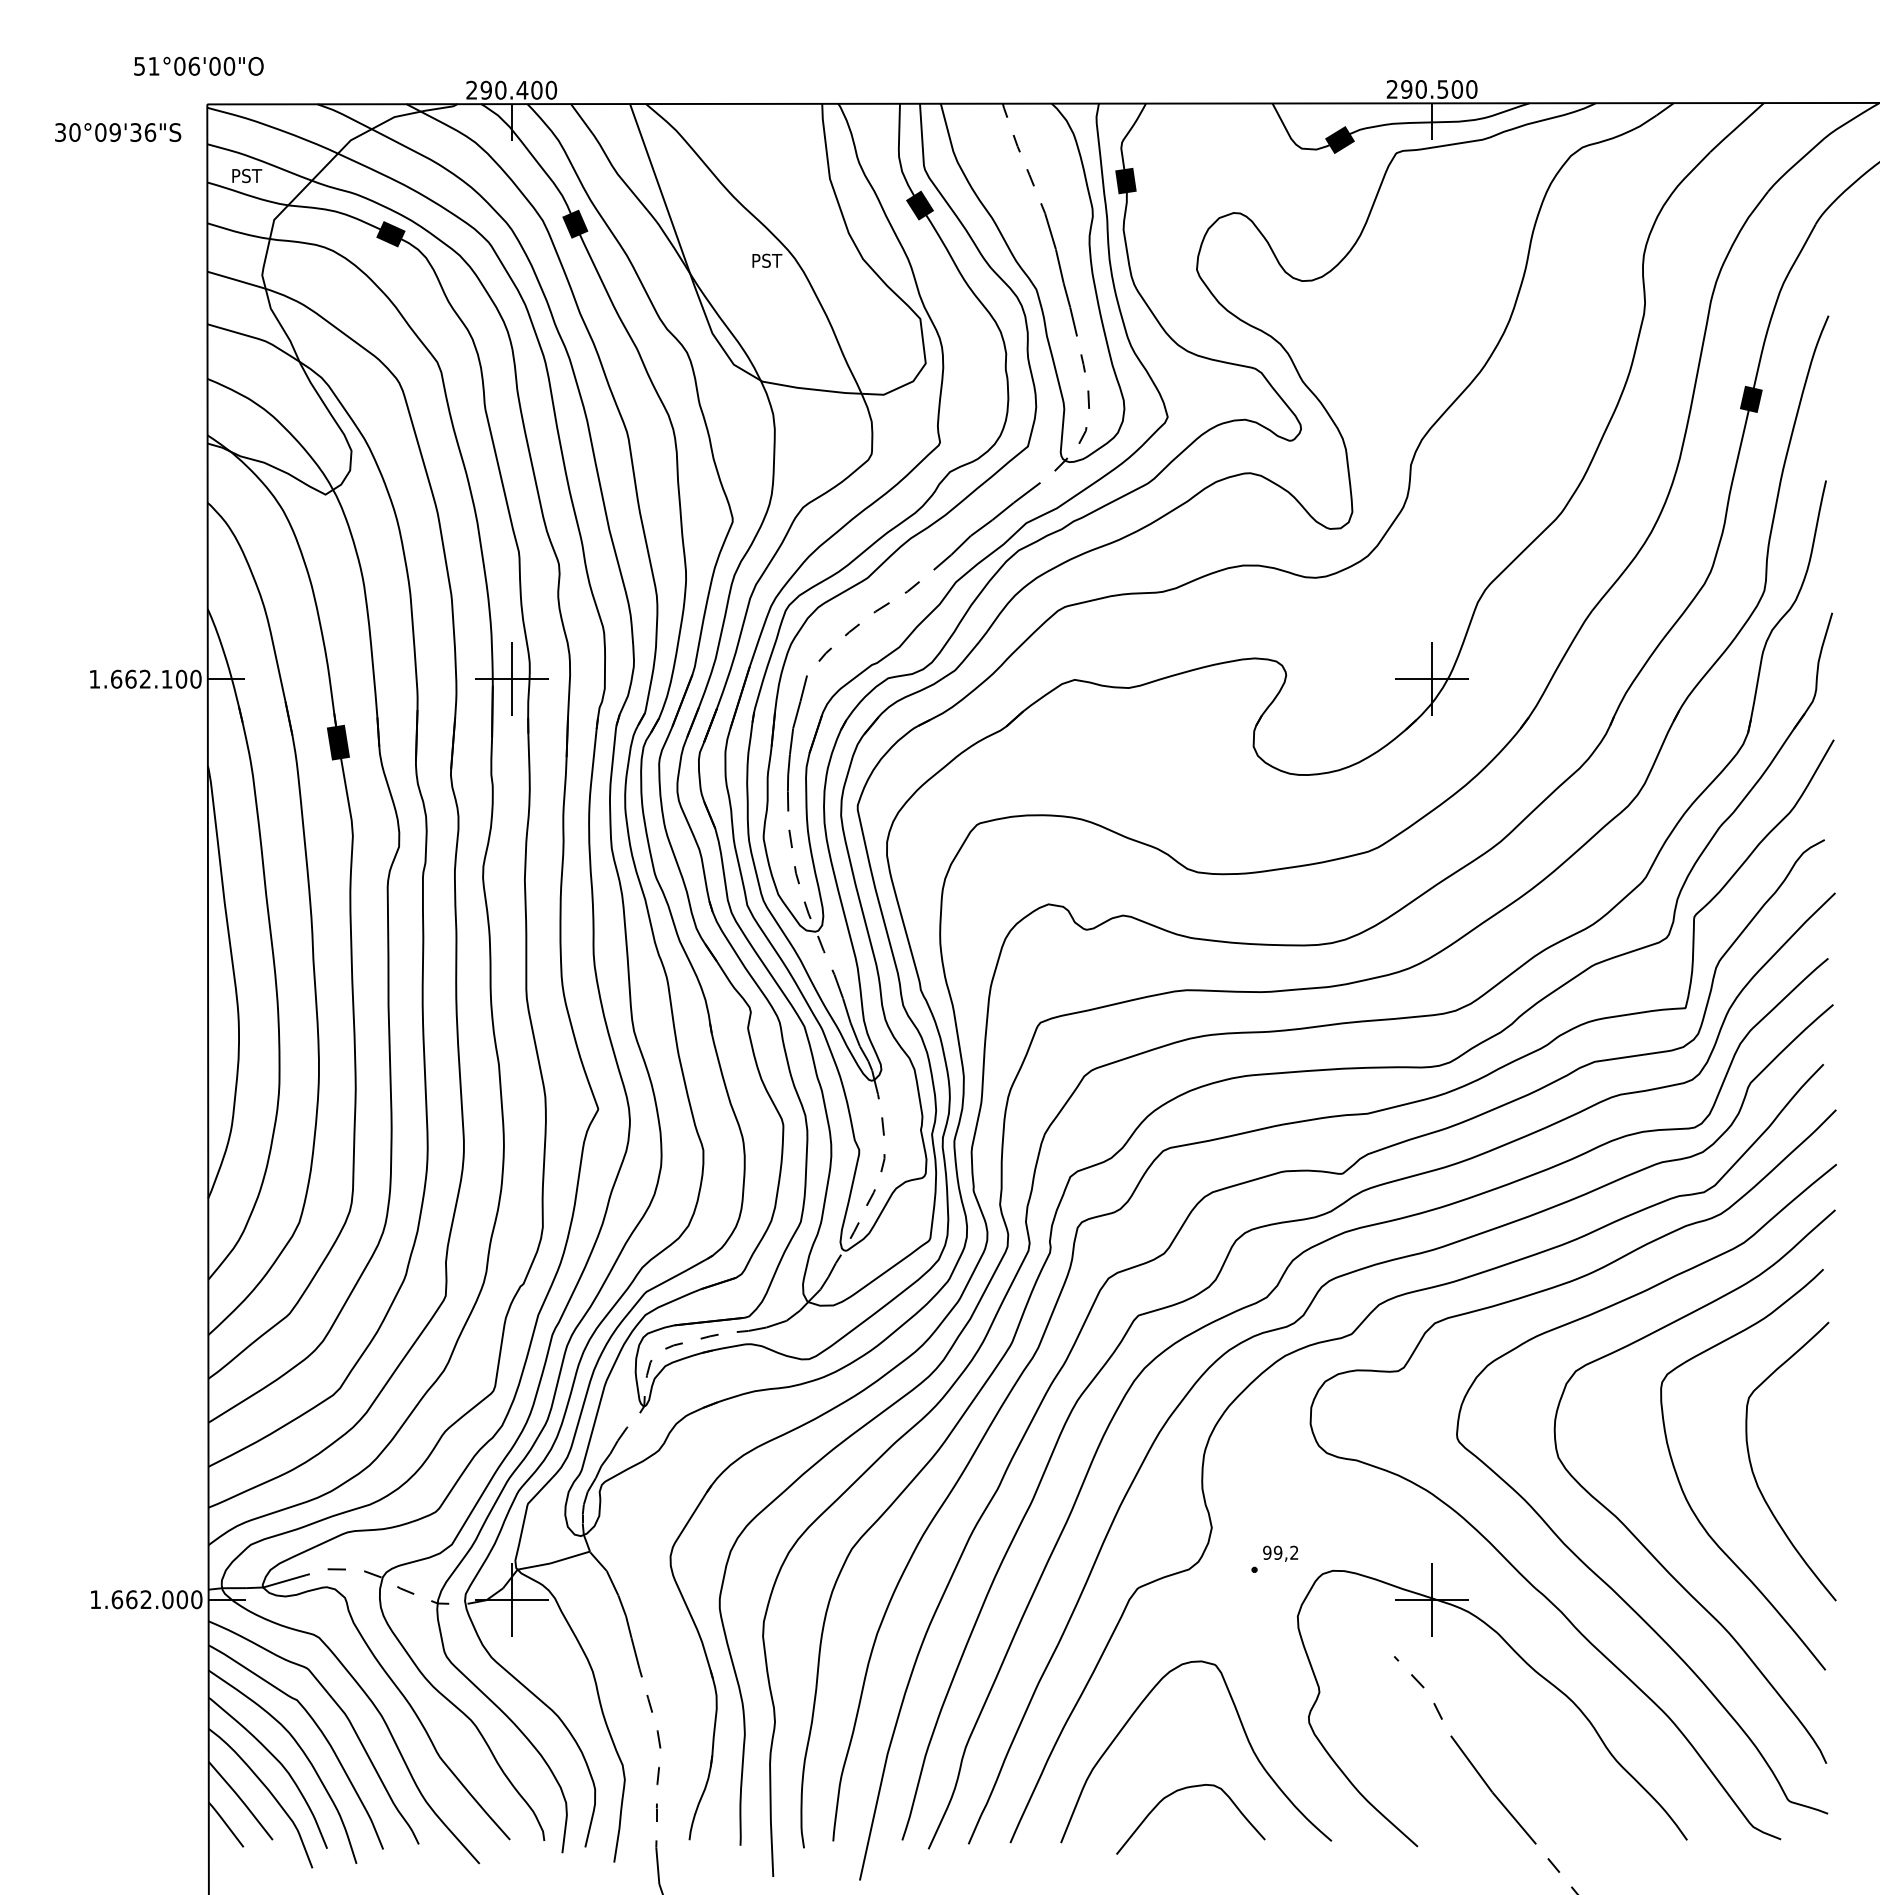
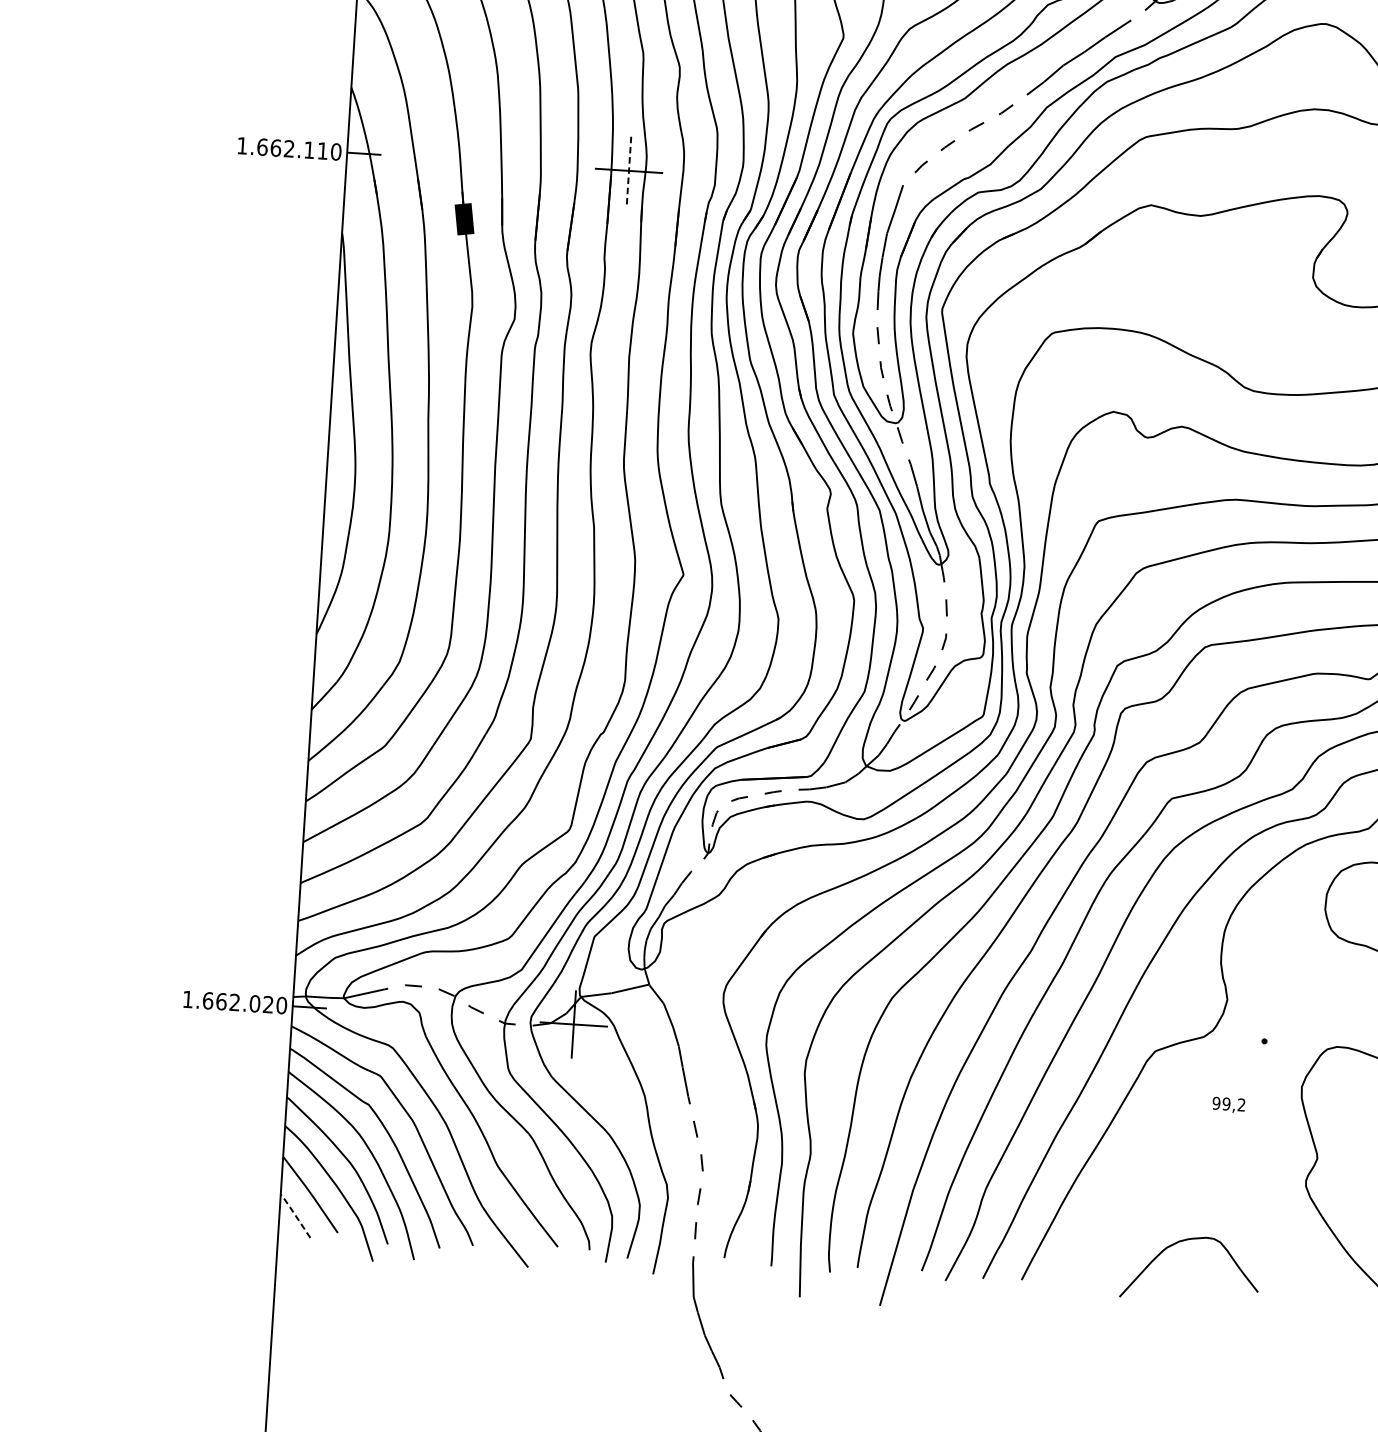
text: (181, 678) -> (322, 150), 1.662.100 -> 1.662.110
line: (511, 679) -> (628, 171), solid -> dashed
text: (1280, 1553) -> (1228, 1104), moved
text: (182, 1599) -> (268, 1004), 1.662.000 -> 1.662.020
curve: (1243, 1731) -> (1244, 1190), removed
line: (225, 1823) -> (295, 1214), solid -> dashed

